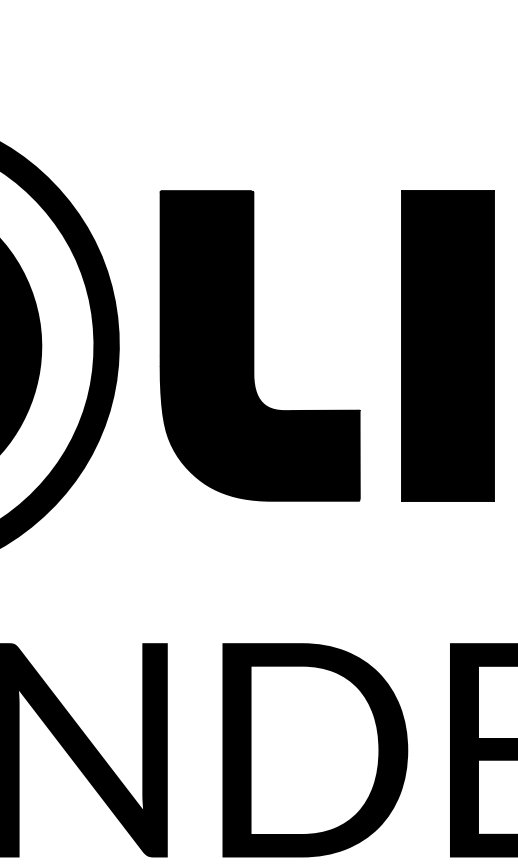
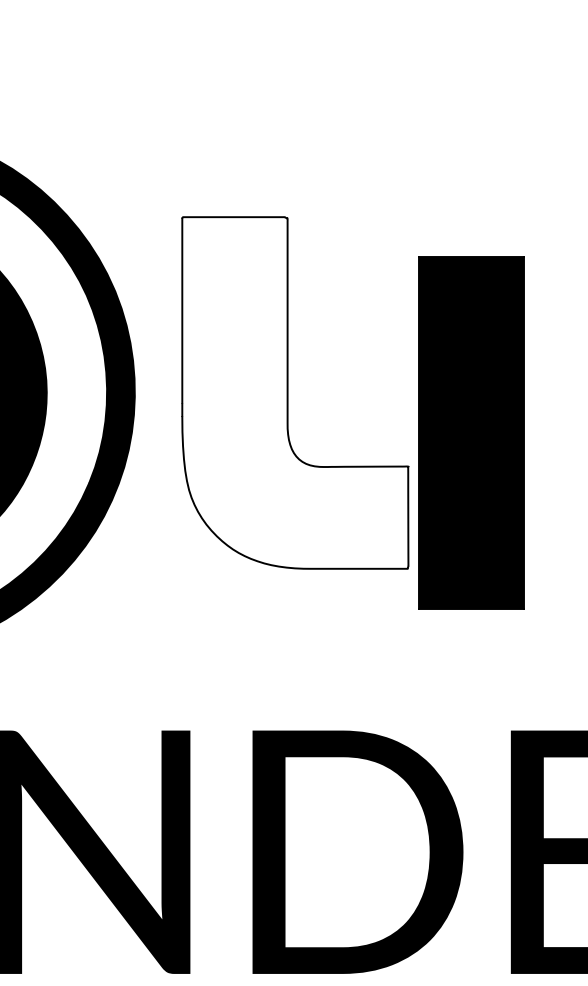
fill: (259, 345) -> (294, 392), removed
part: (447, 345) -> (470, 432), moved

